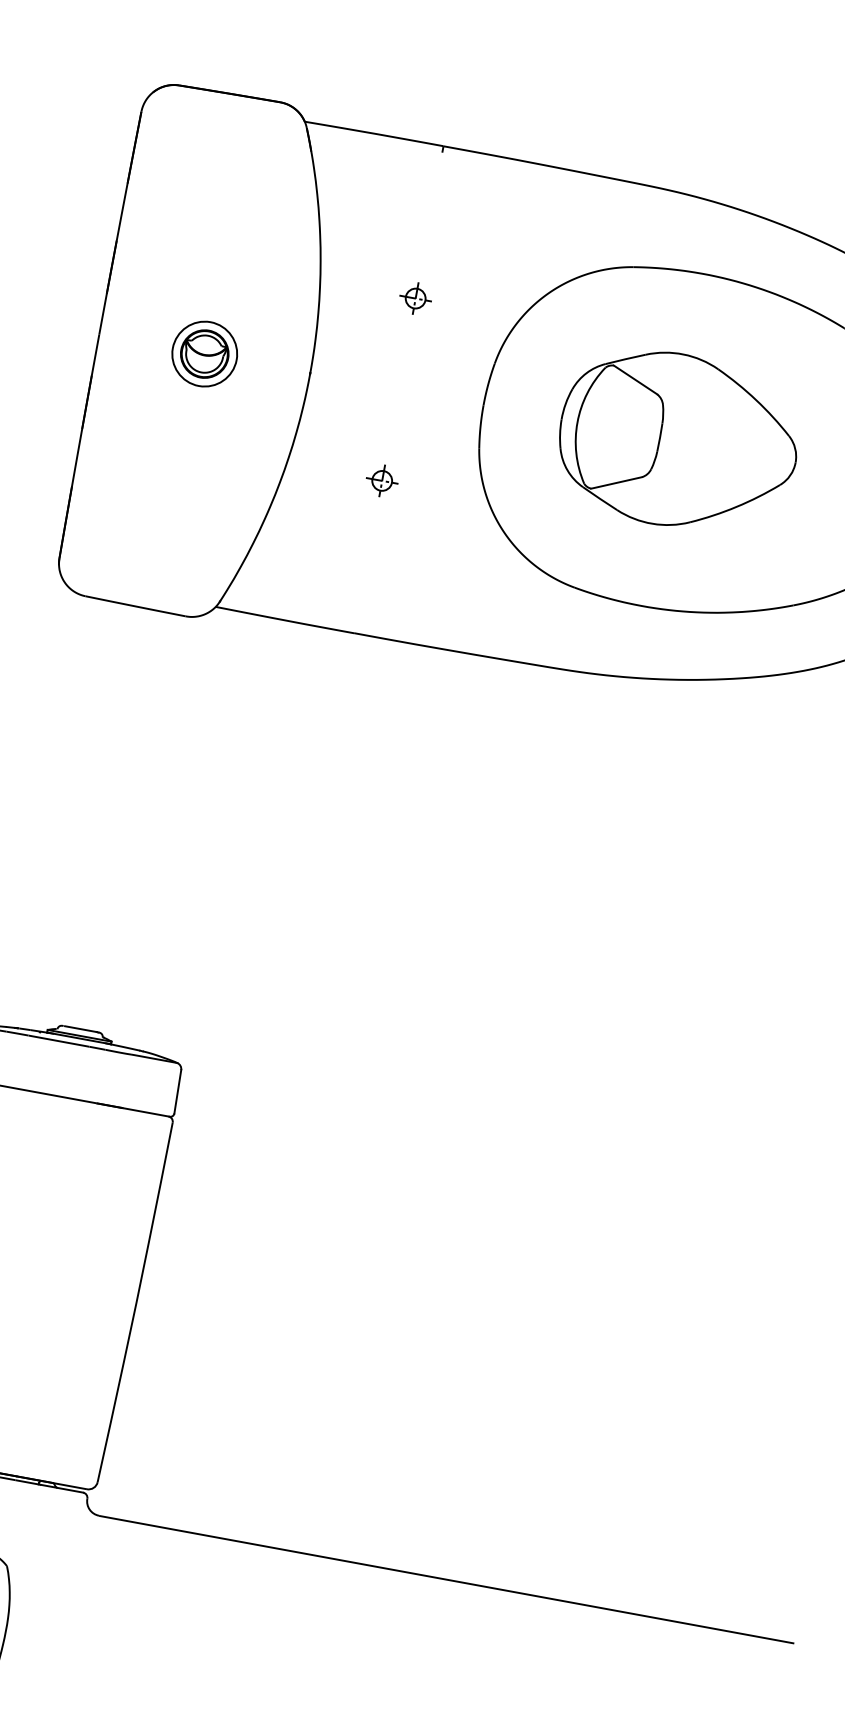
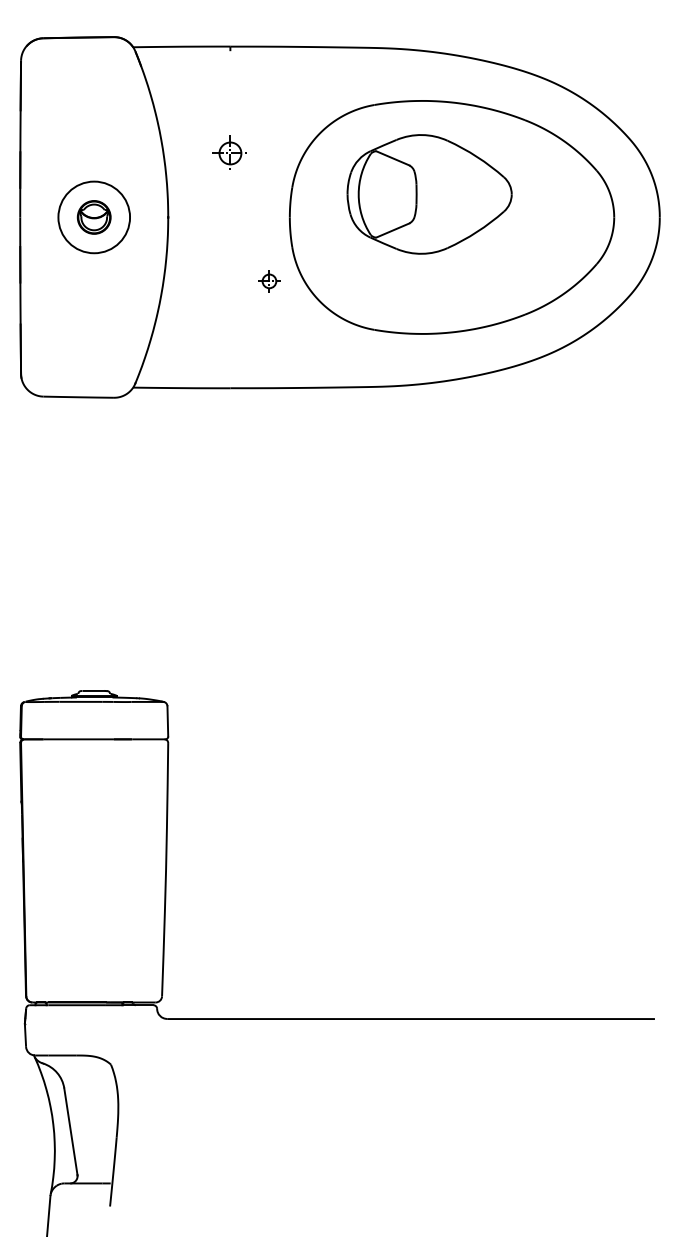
part: (415, 298) -> (230, 153), size x1.6
circle: (203, 354) -> (93, 217), size x1.6
part: (678, 441) -> (429, 194), moved
part: (382, 481) -> (269, 281), moved

